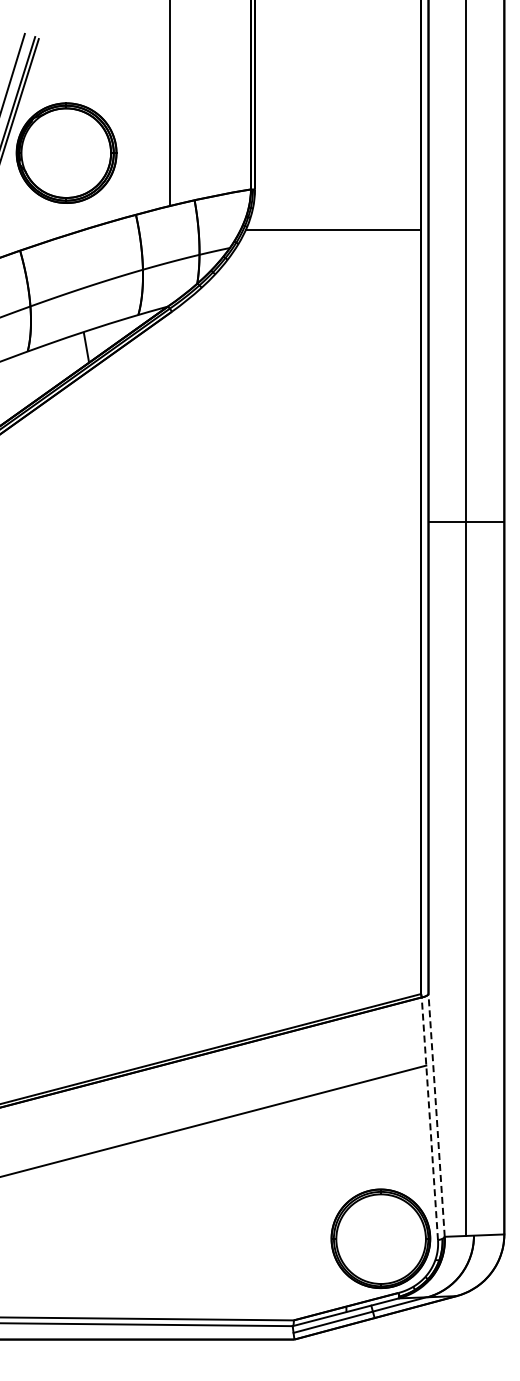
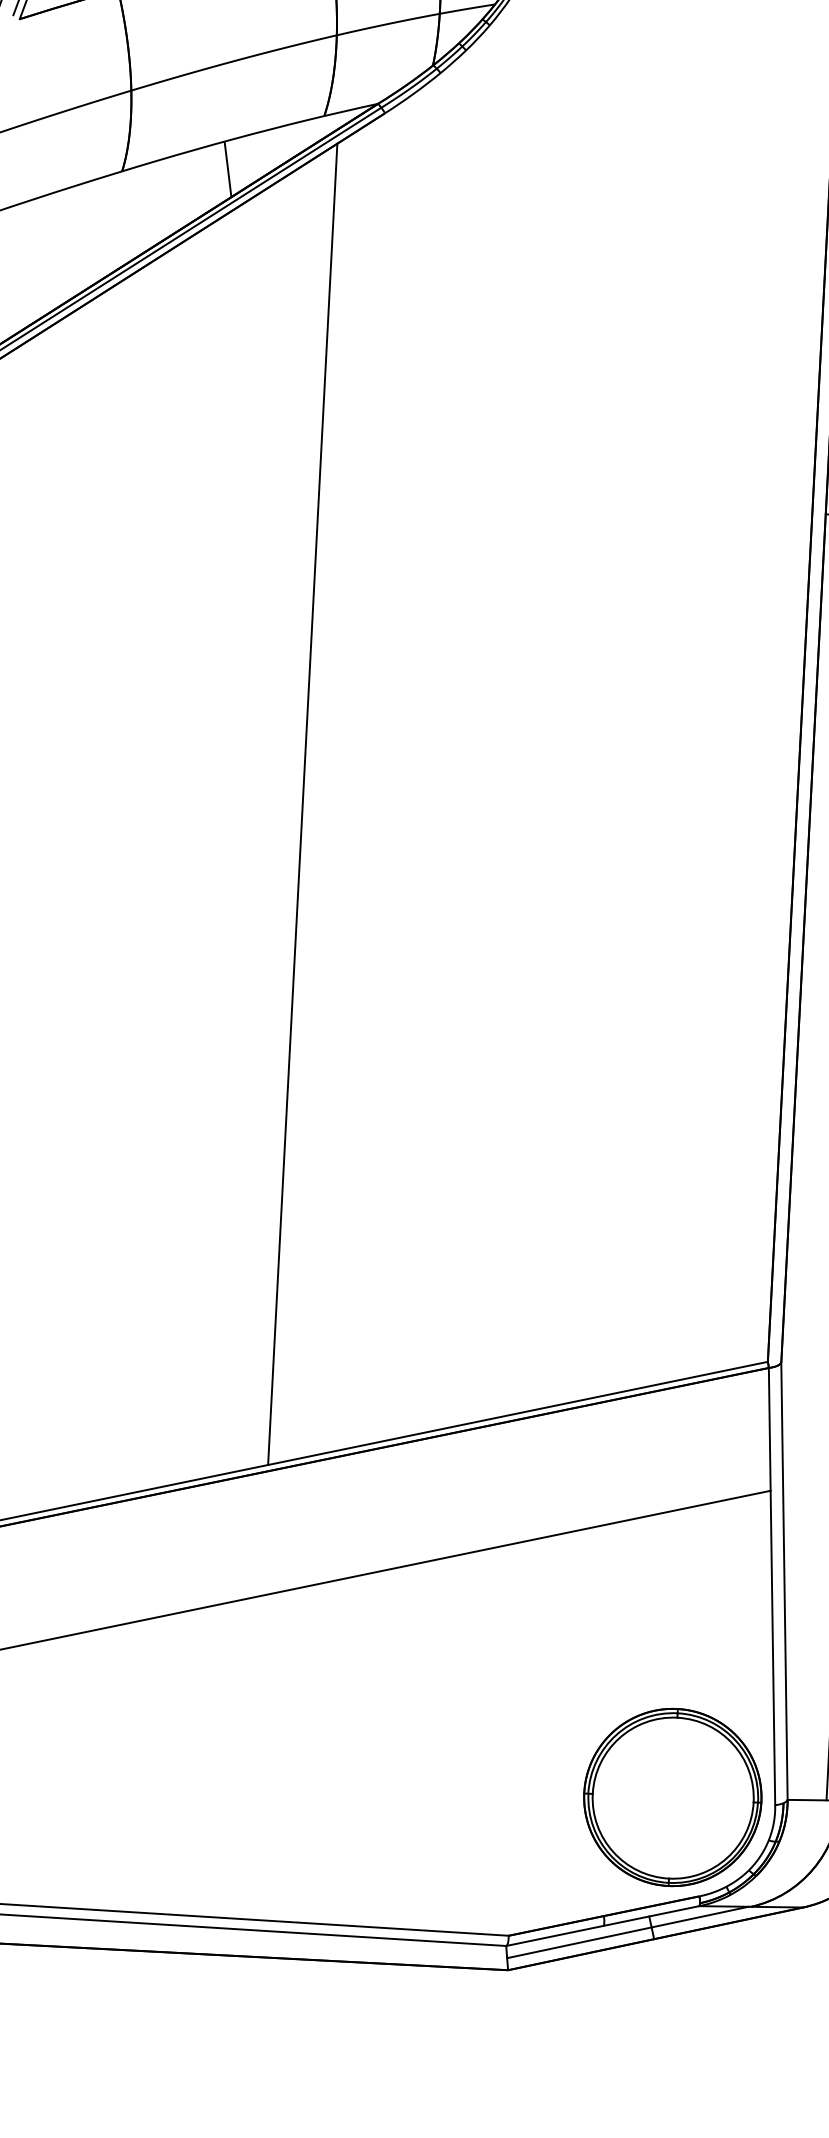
line: (146, 697) -> (302, 803), added
line: (436, 1115) -> (784, 1581), dashed -> solid
line: (429, 1118) -> (771, 1586), dashed -> solid

